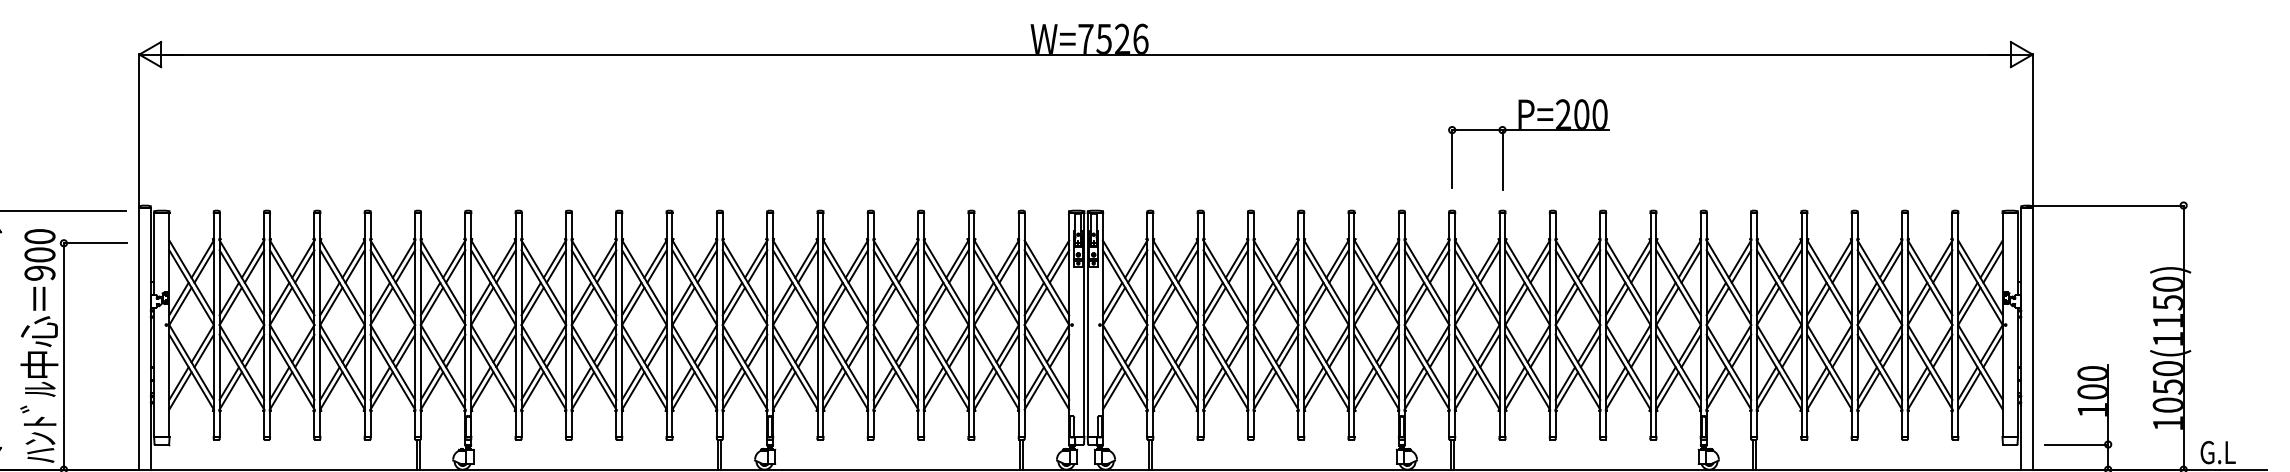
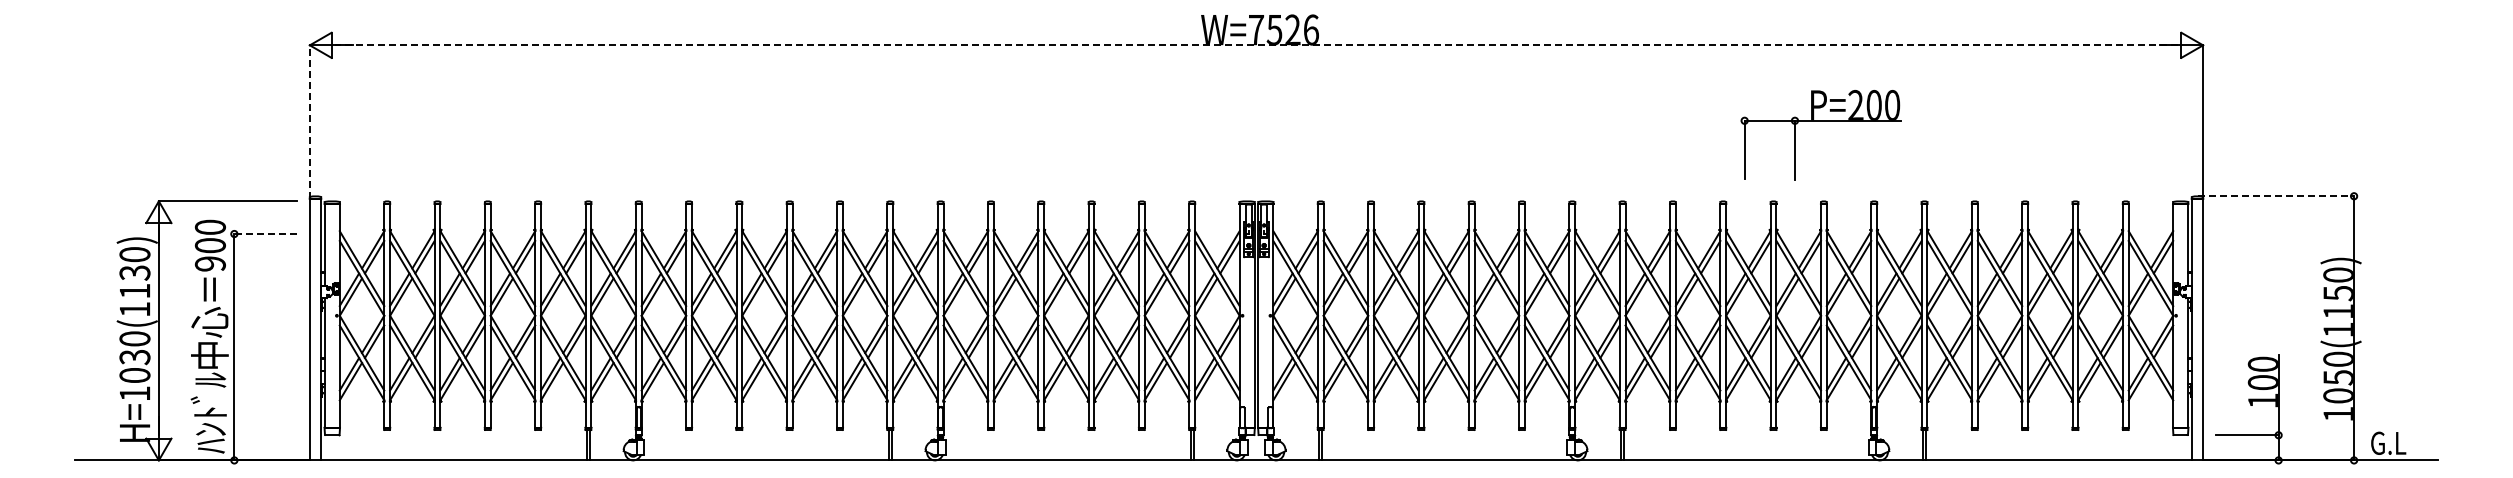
line: (1086, 54) -> (1256, 45), solid -> dashed
line: (139, 130) -> (309, 121), solid -> dashed
part: (1528, 130) -> (1820, 121), moved
line: (2106, 205) -> (2276, 196), solid -> dashed
line: (95, 243) -> (265, 234), solid -> dashed

